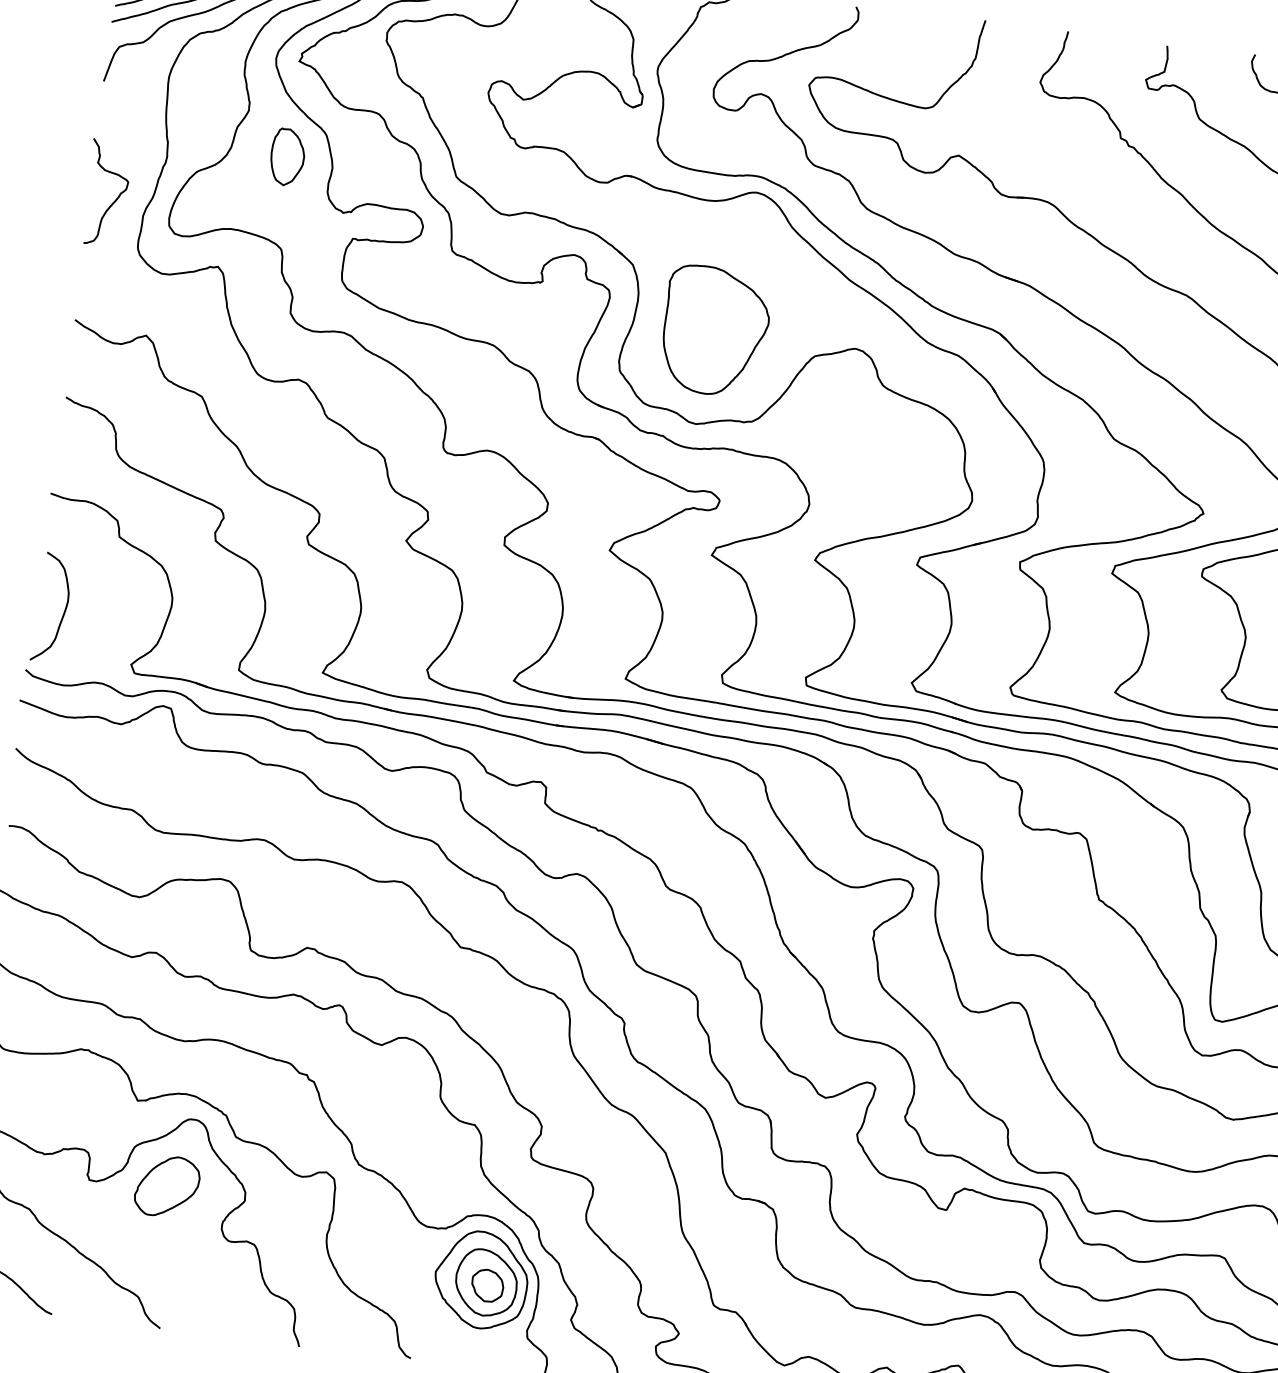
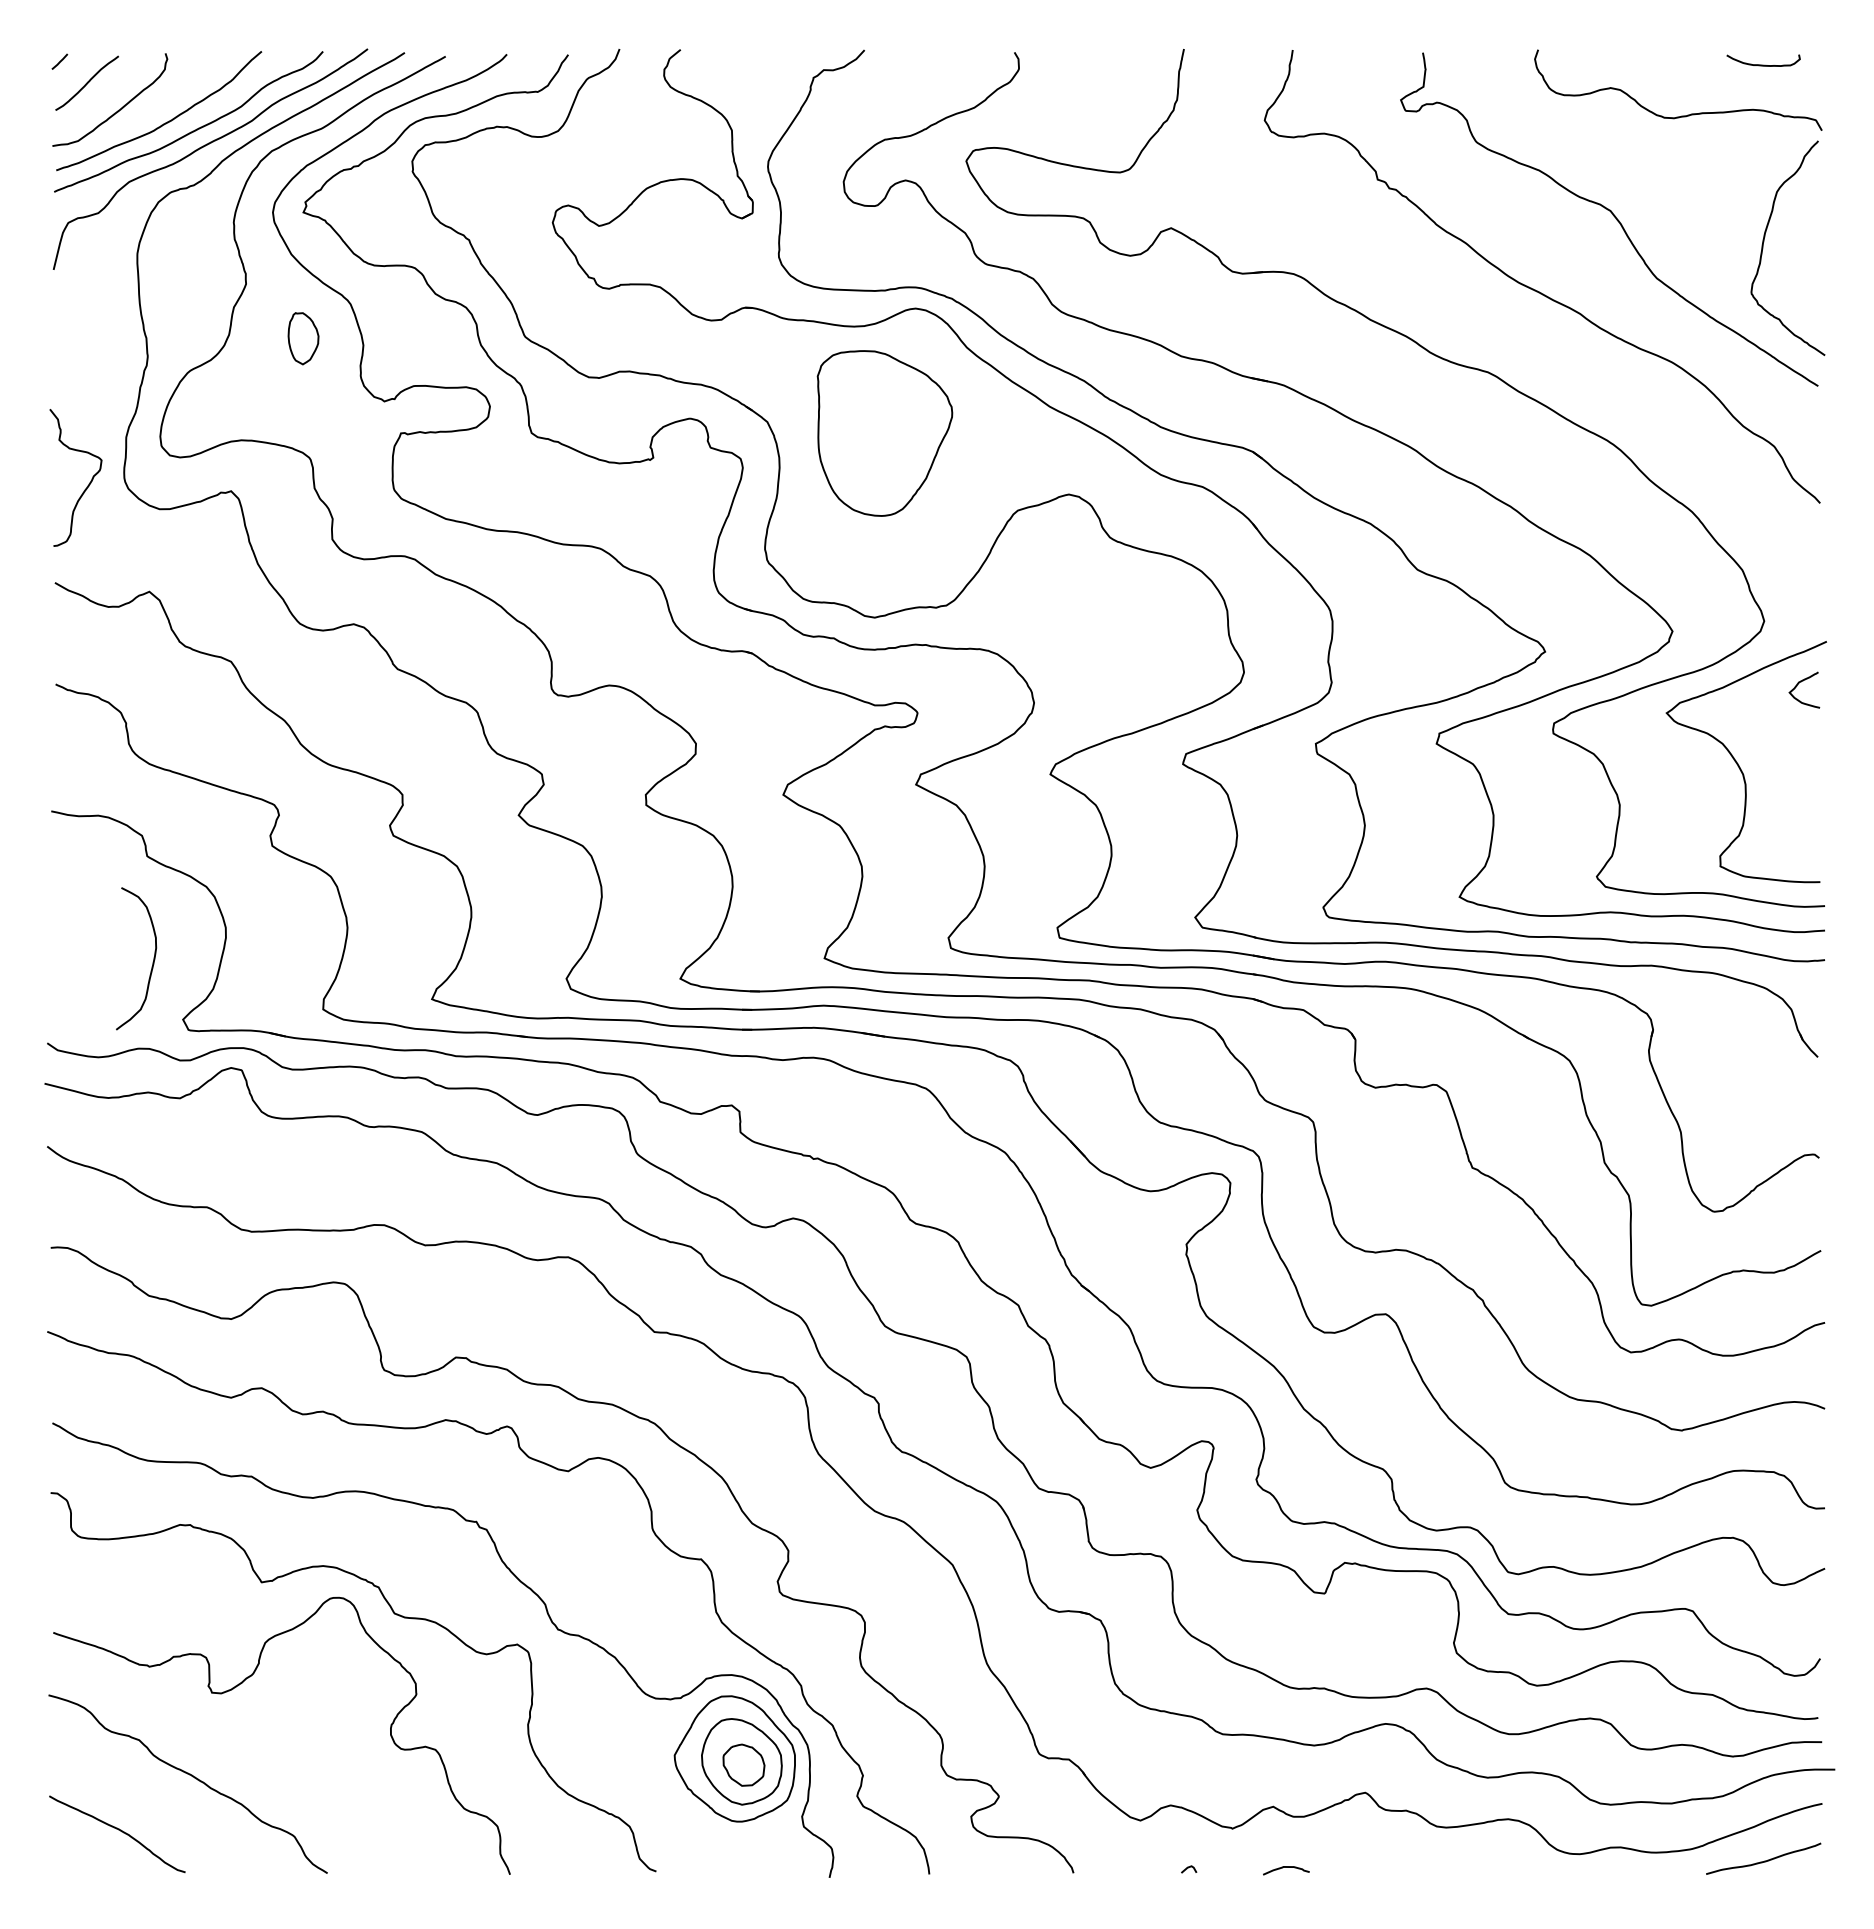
part: (287, 157) -> (303, 338), size x0.7
curve: (115, 200) -> (87, 485), moved
part: (715, 331) -> (884, 433), moved
curve: (63, 612) -> (152, 962), moved
part: (167, 1186) -> (313, 1688), removed

